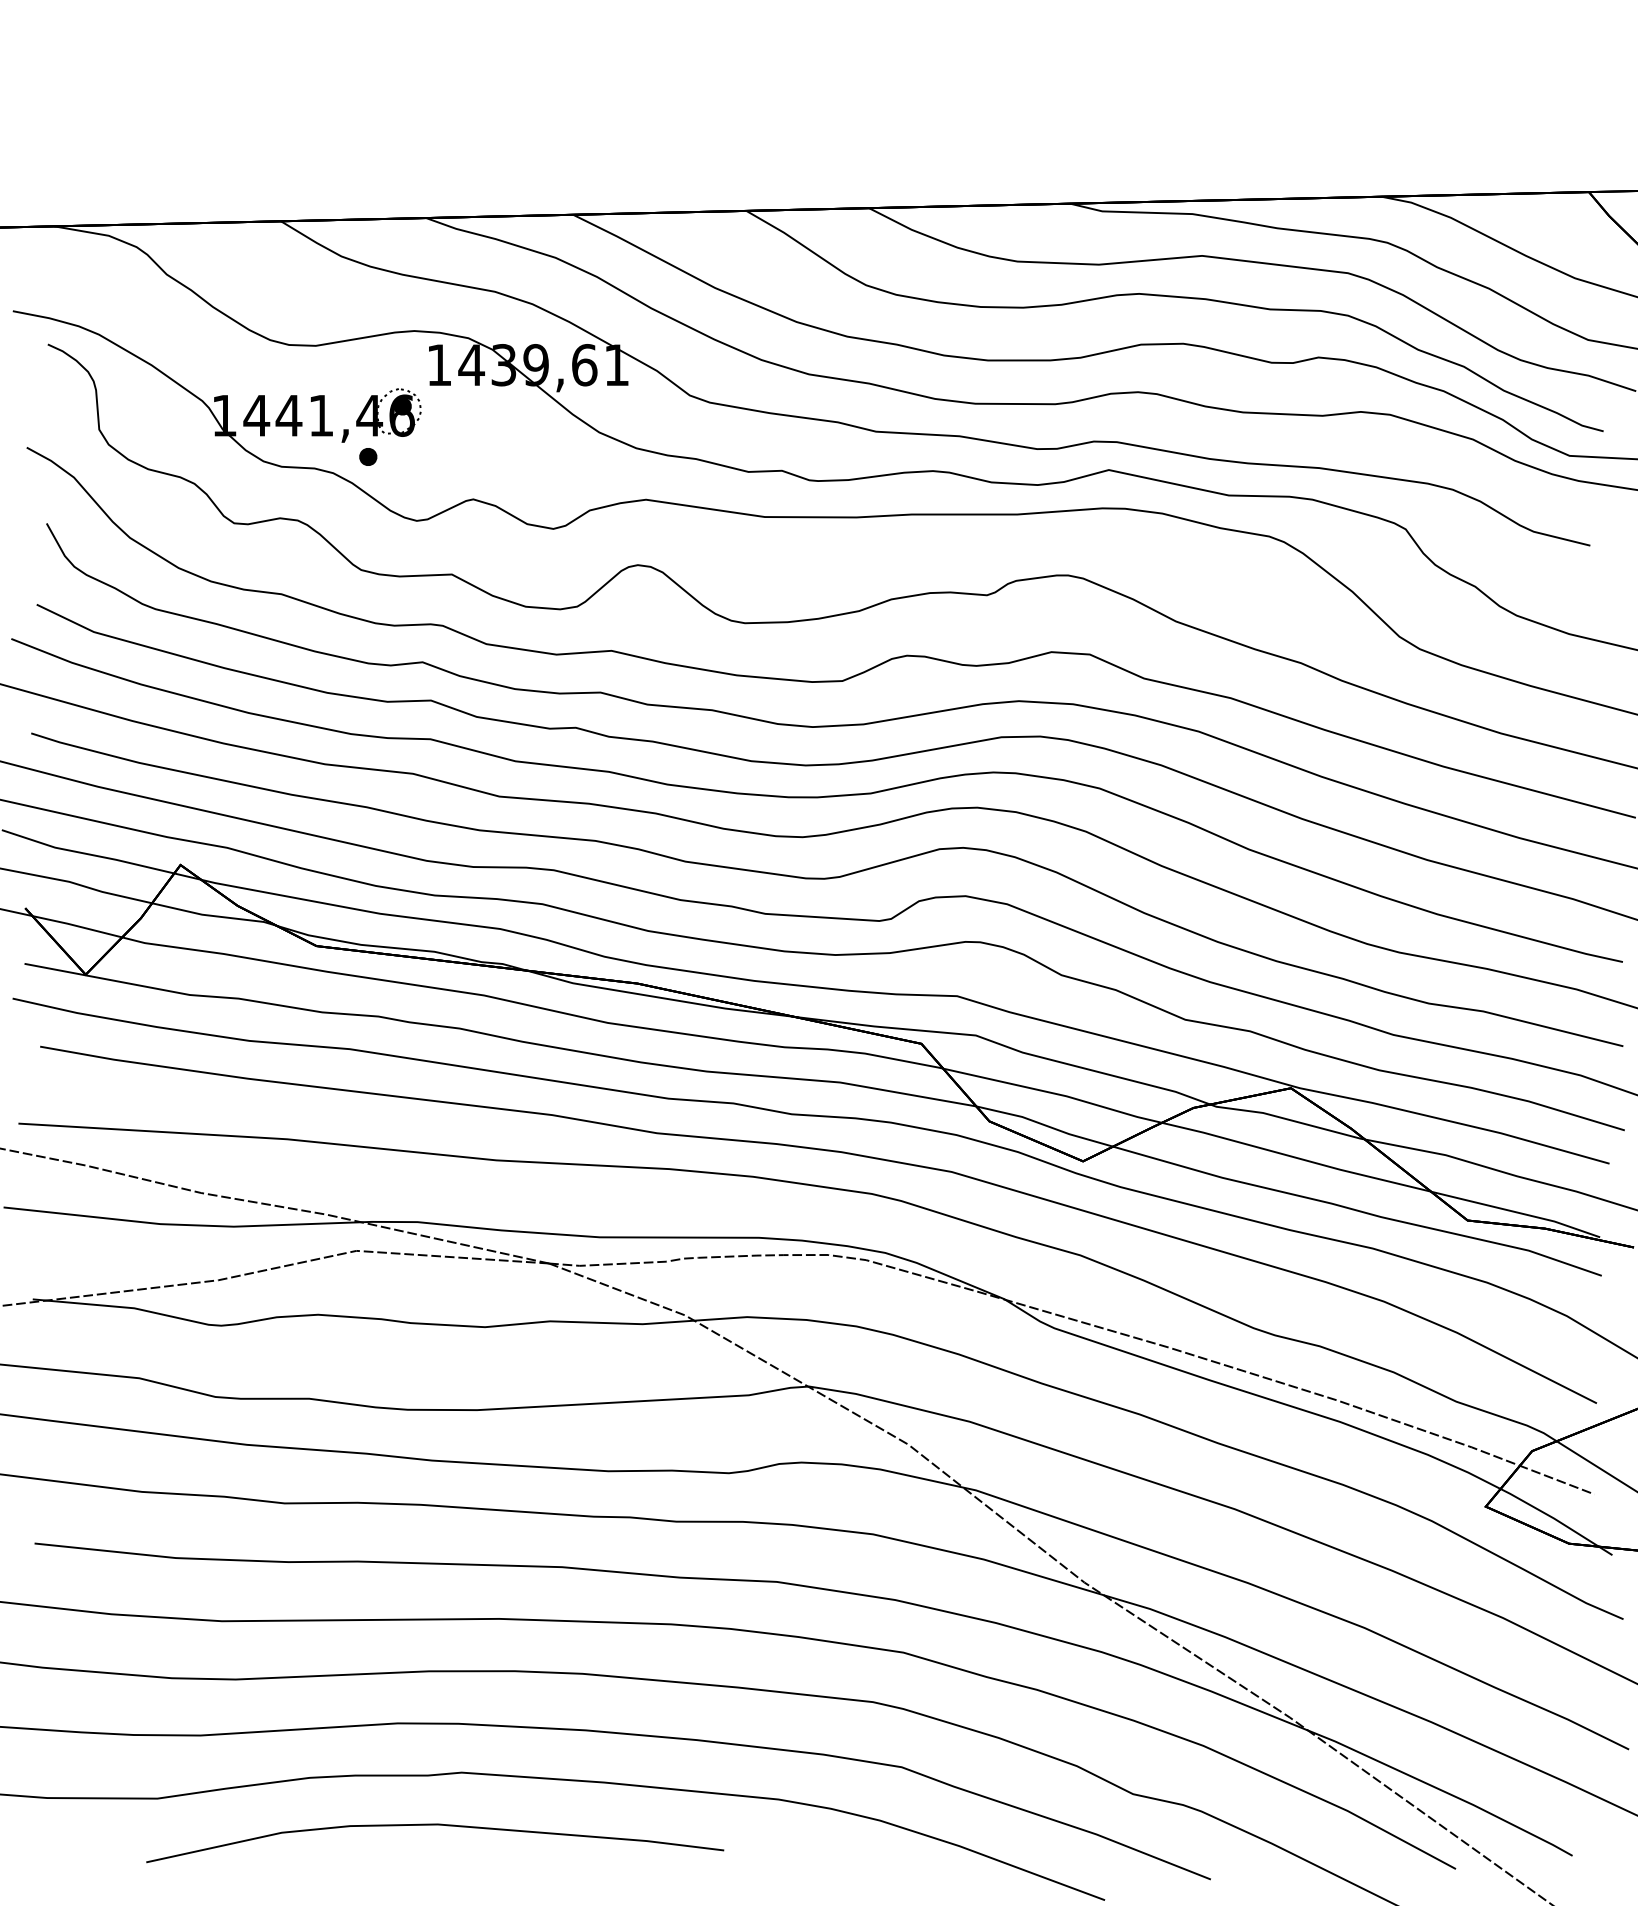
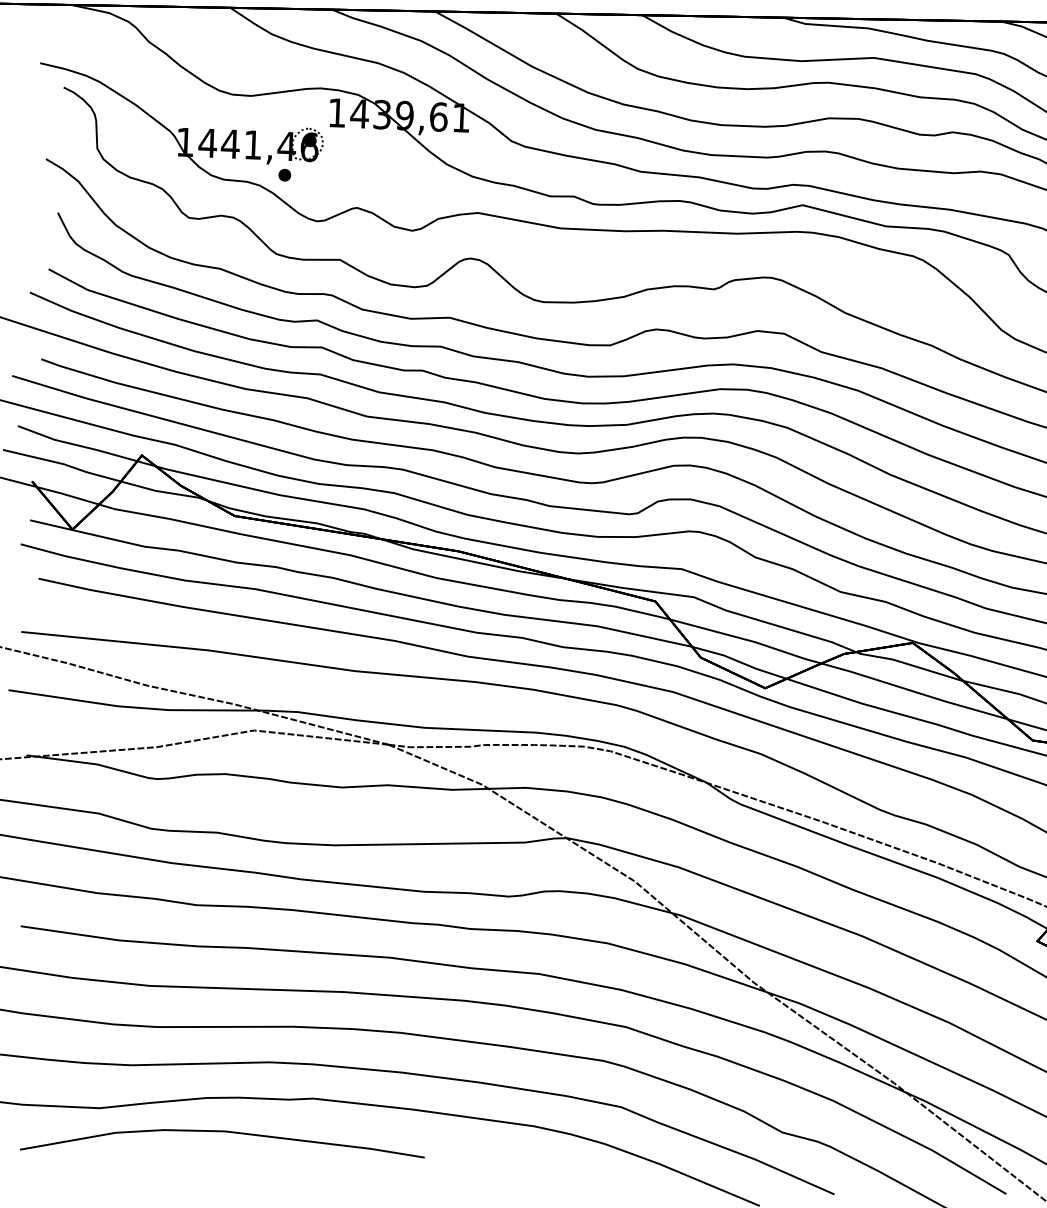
curve: (435, 1825) -> (223, 1132), moved

